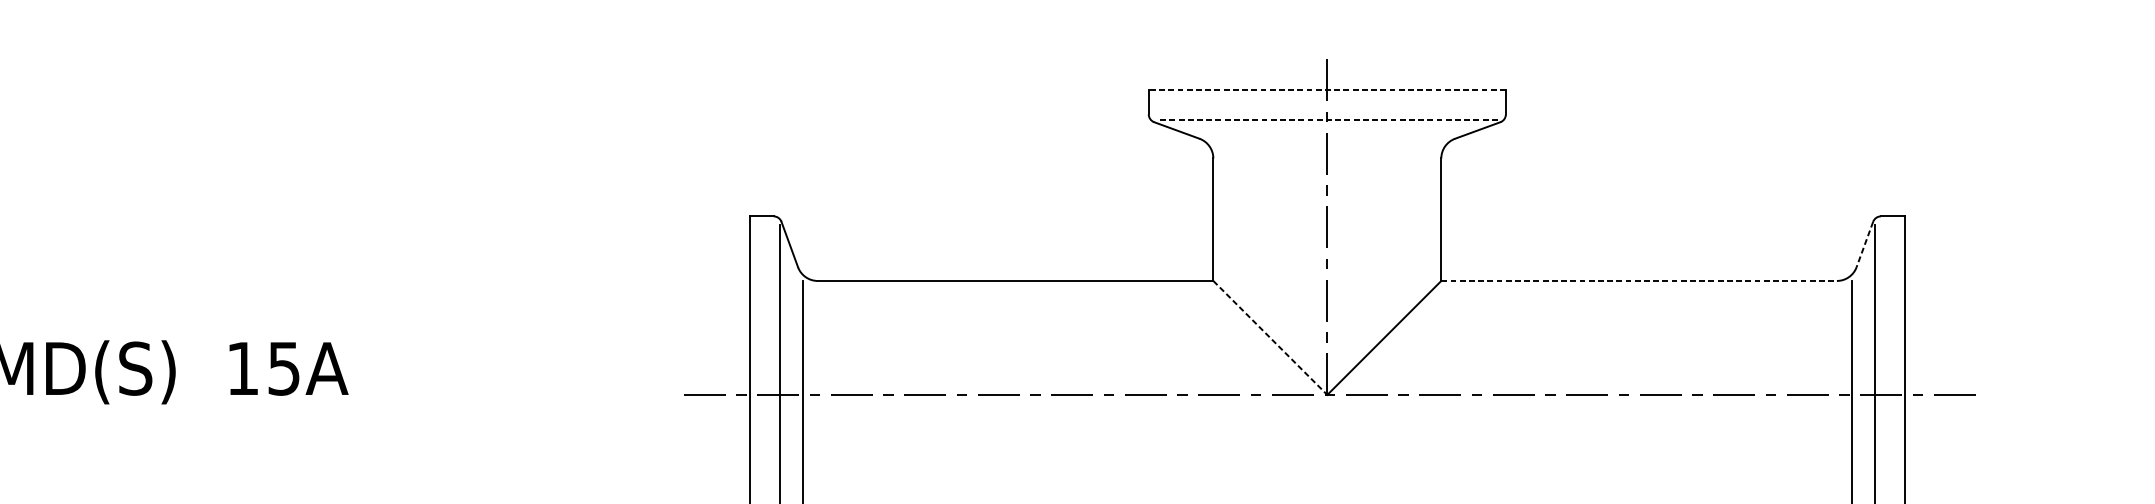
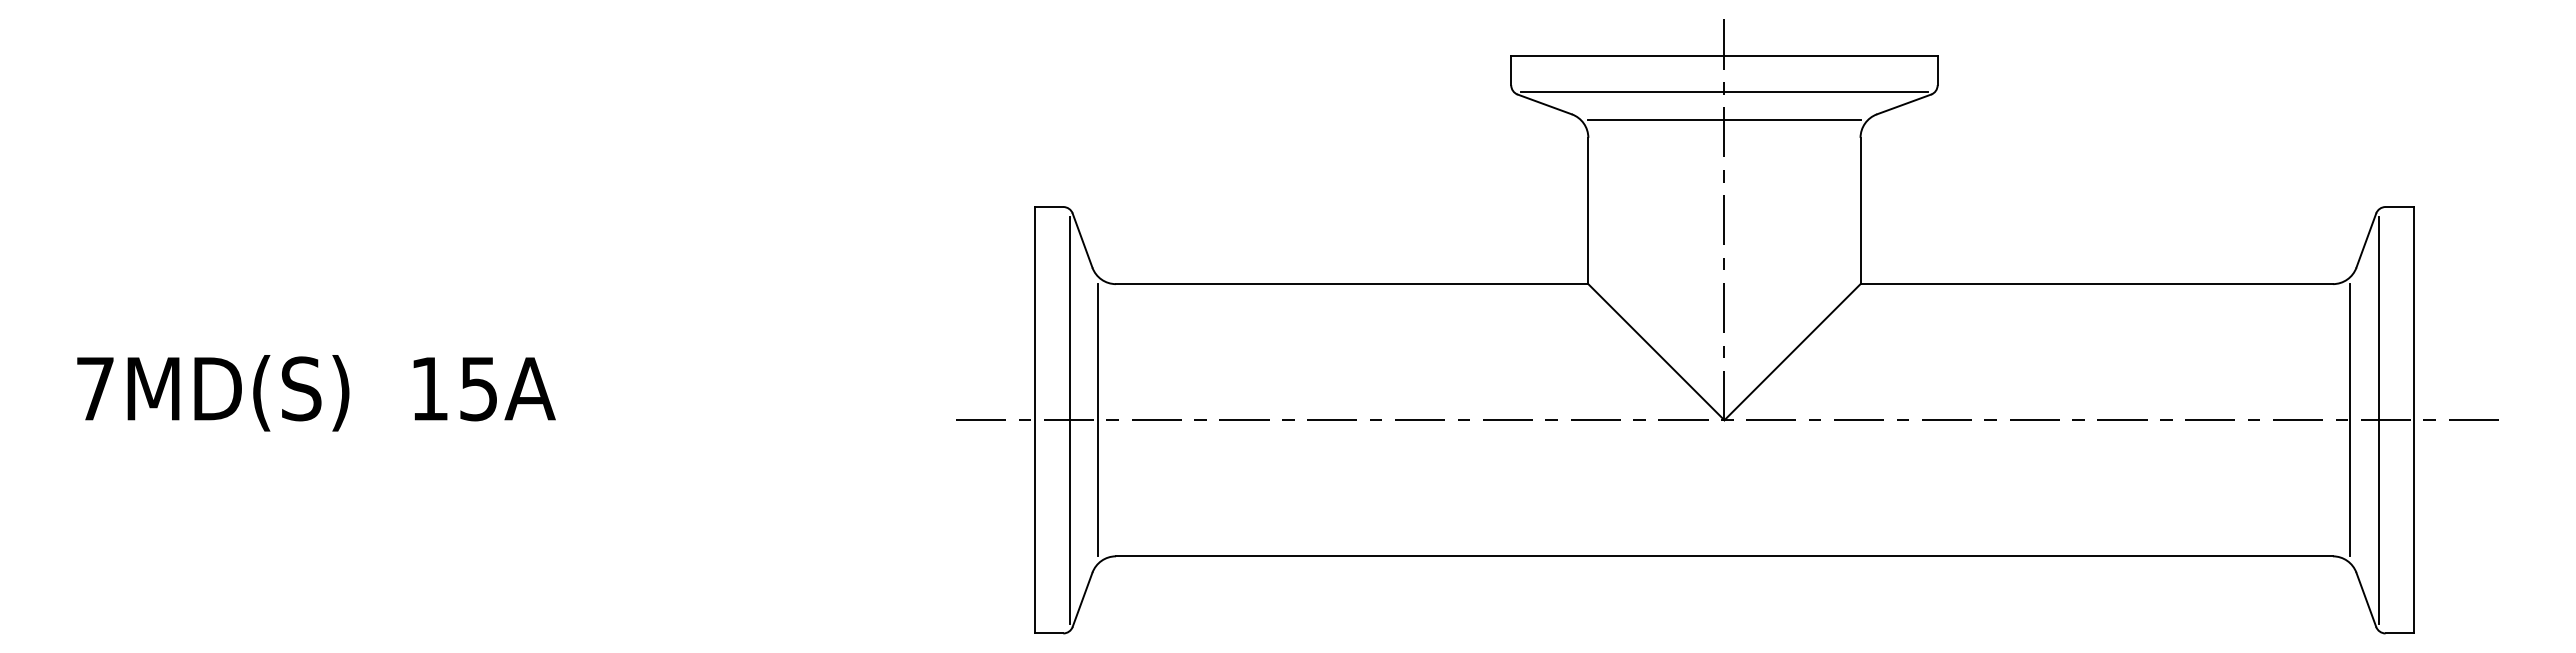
line: (1326, 90) -> (1723, 56), dashed -> solid
line: (1326, 120) -> (1723, 92), dashed -> solid
line: (1327, 143) -> (1724, 120), added
line: (1865, 244) -> (2366, 240), dashed -> solid
line: (1639, 281) -> (2097, 284), dashed -> solid
line: (1270, 338) -> (1656, 352), dashed -> solid

